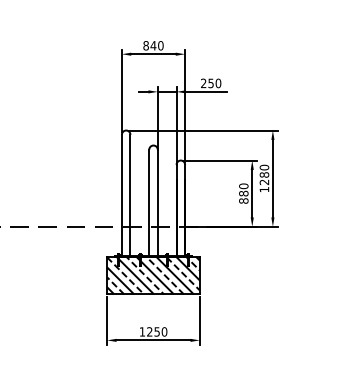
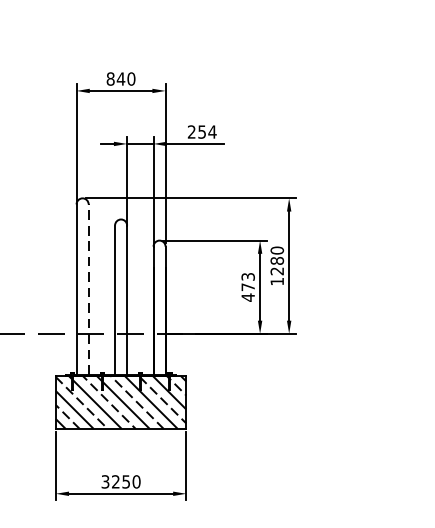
text: (218, 83) -> (212, 132), 250 -> 254
text: (243, 193) -> (247, 287), 880 -> 473
line: (130, 195) -> (88, 289), solid -> dashed
text: (142, 331) -> (105, 481), 1250 -> 3250

